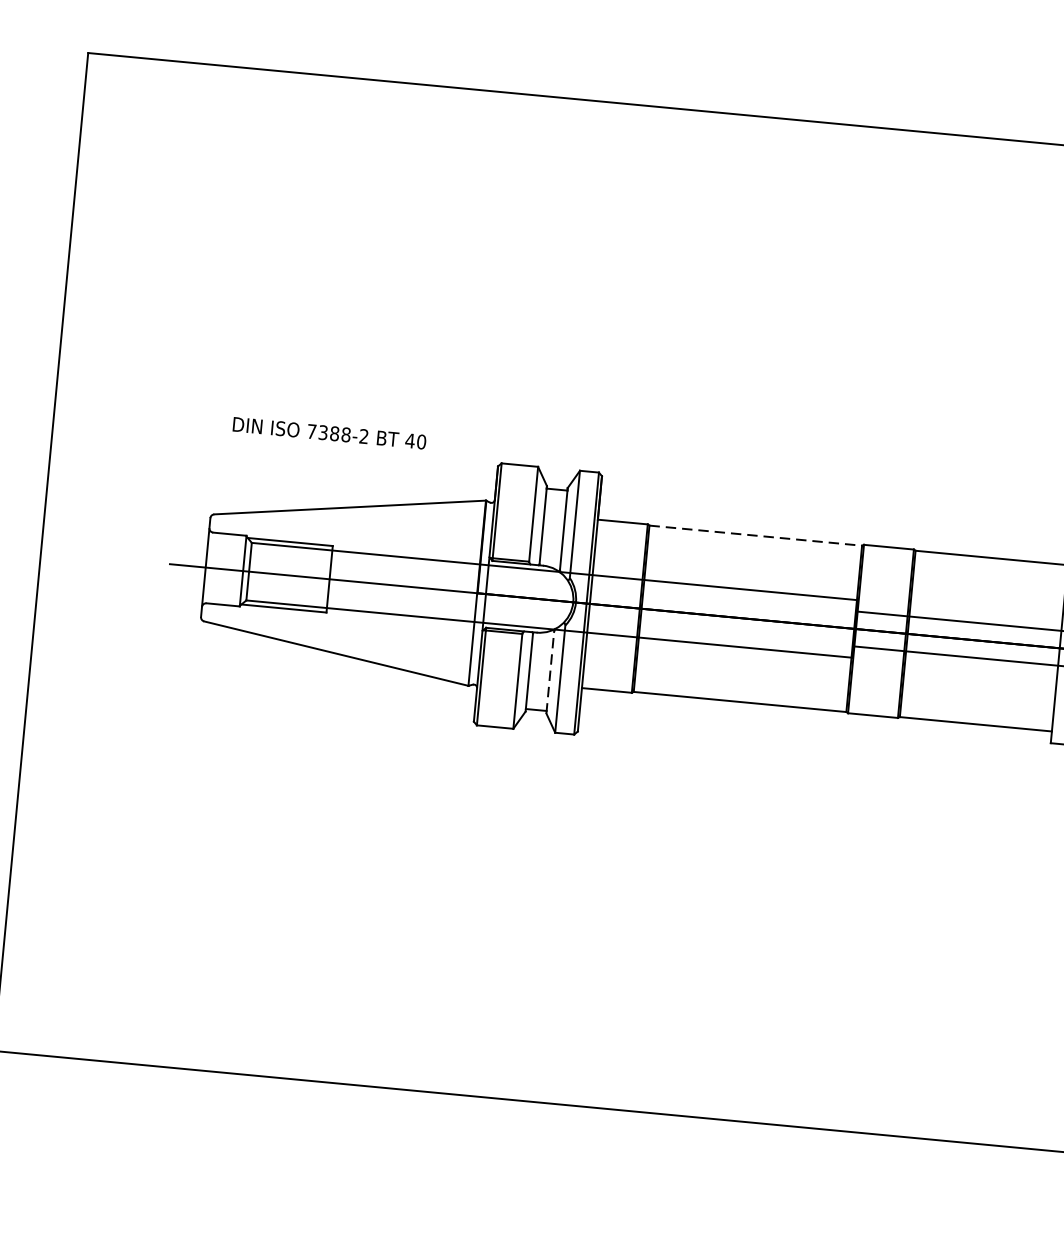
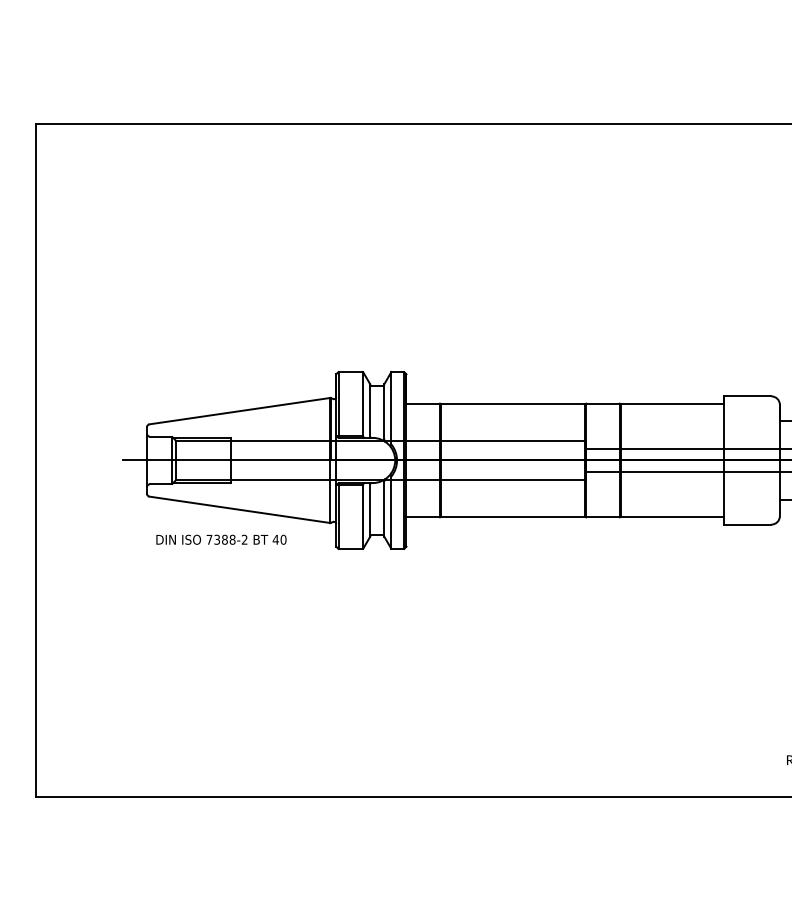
text: (329, 432) -> (221, 539), moved
line: (756, 535) -> (513, 404), dashed -> solid
line: (550, 671) -> (384, 508), dashed -> solid

